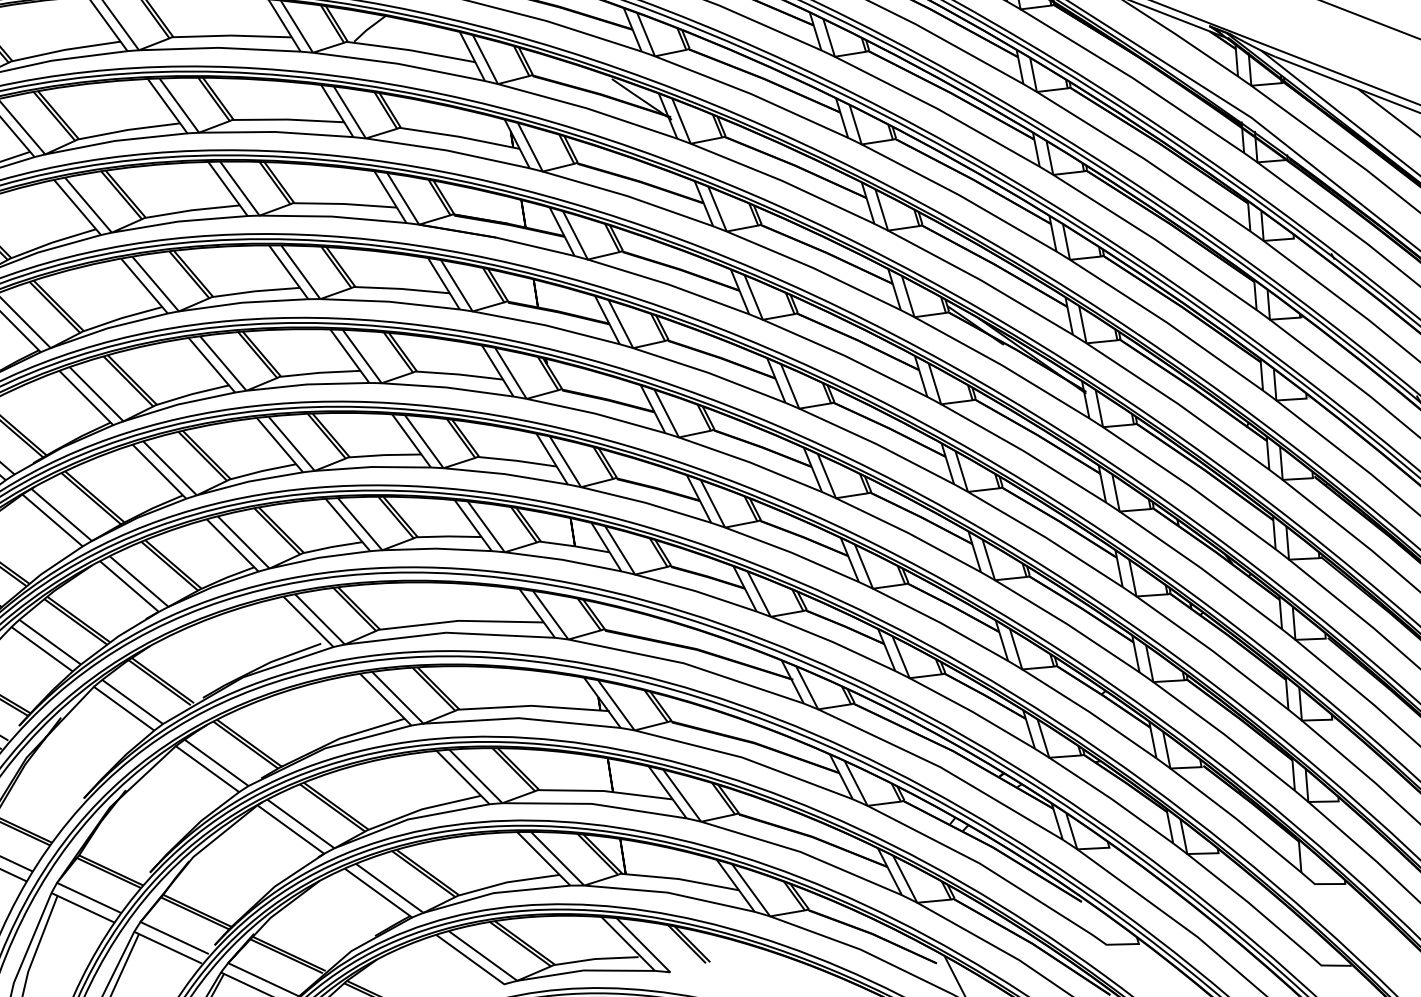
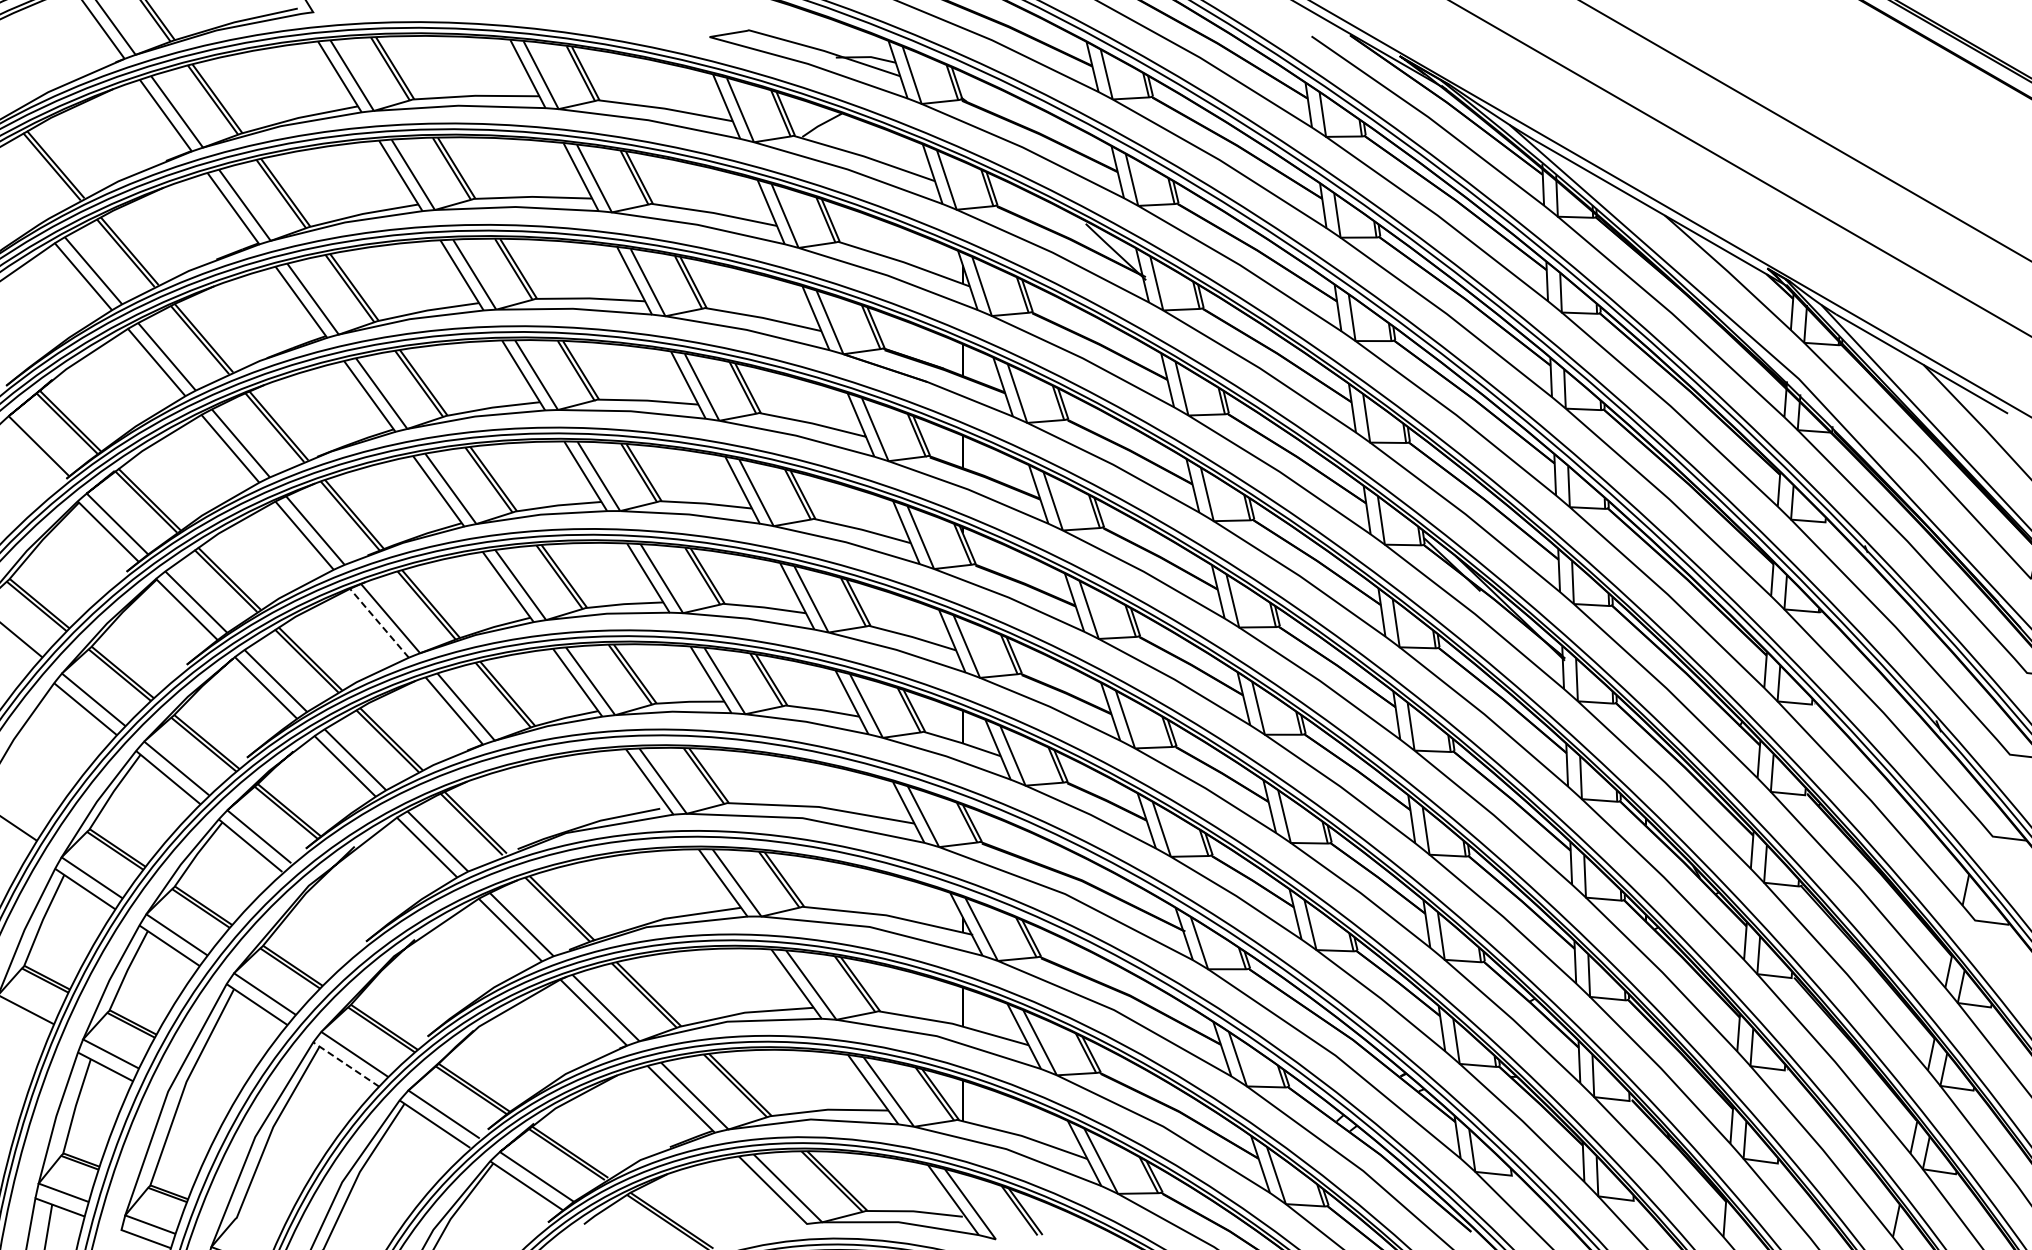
line: (52, 519) -> (379, 622), solid -> dashed
line: (83, 907) -> (346, 1064), solid -> dashed

